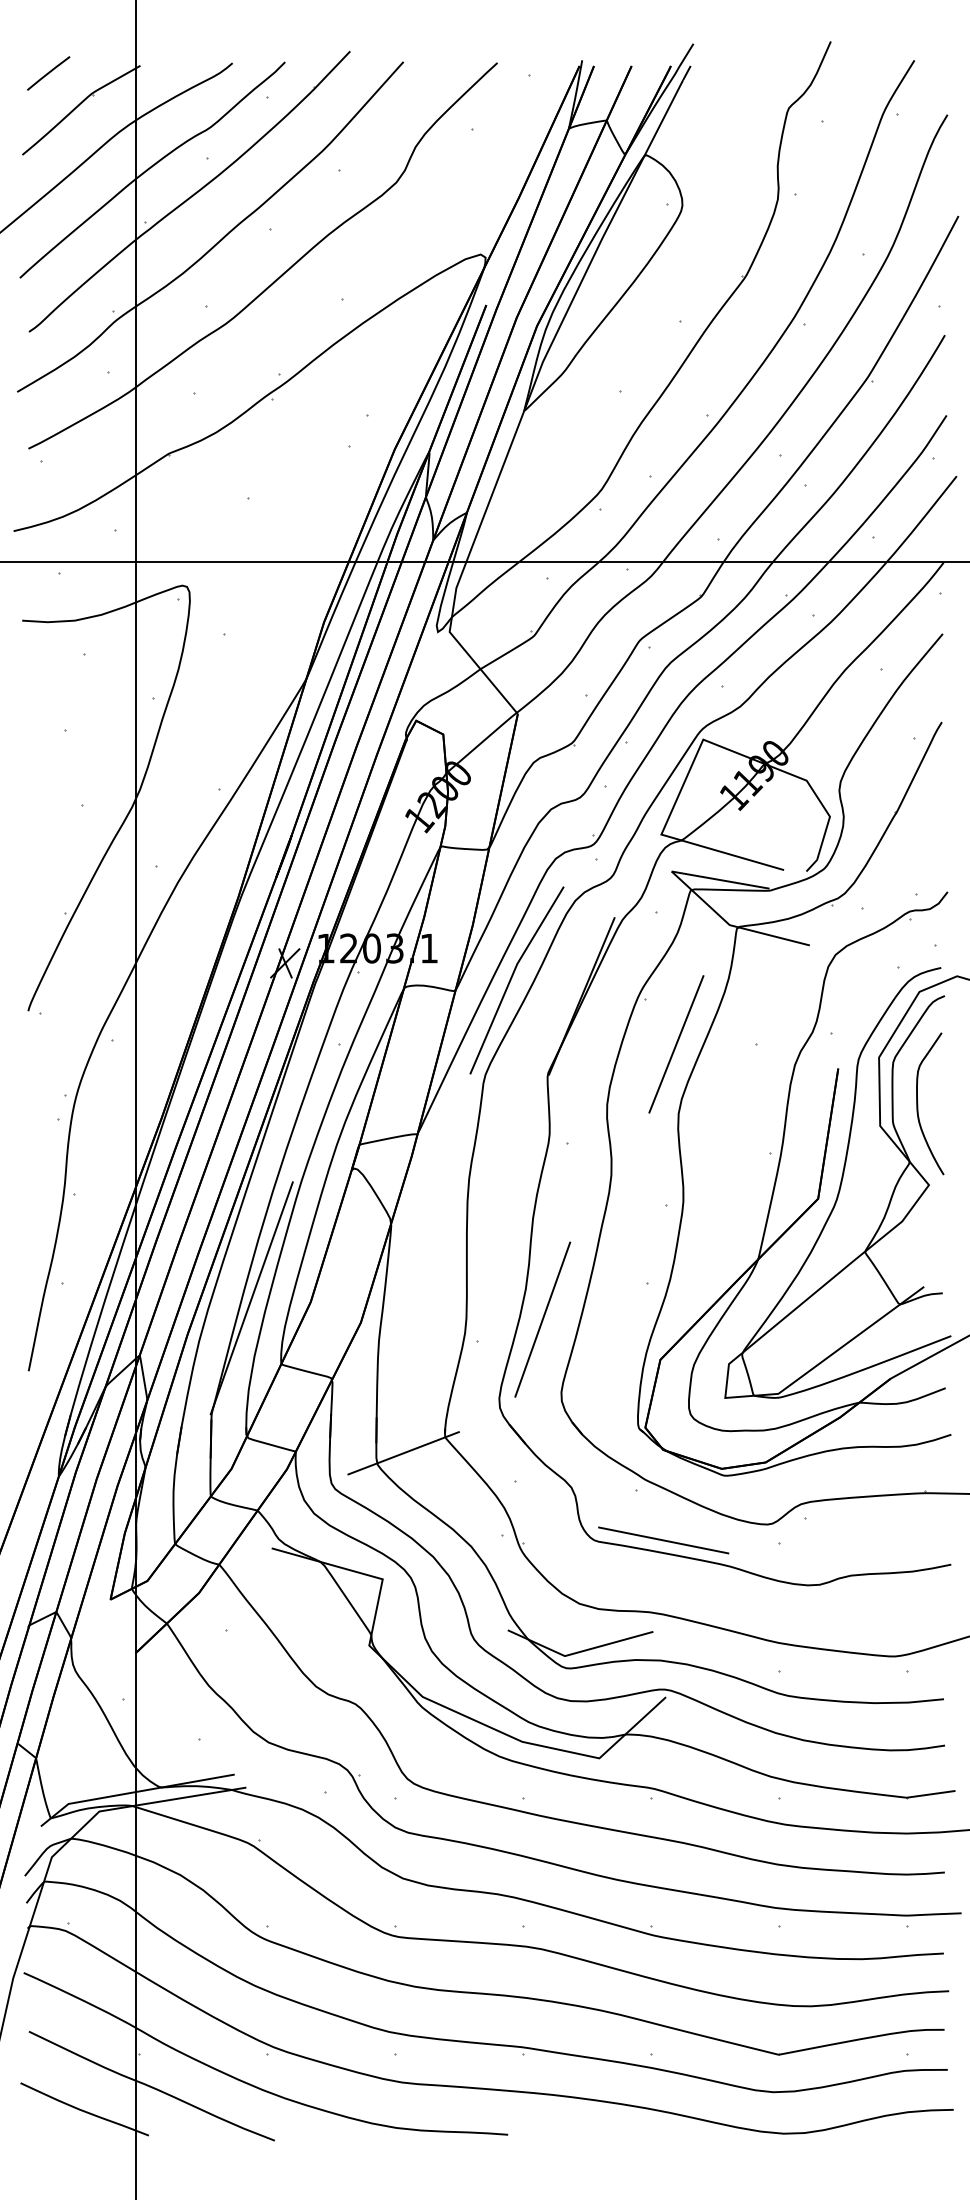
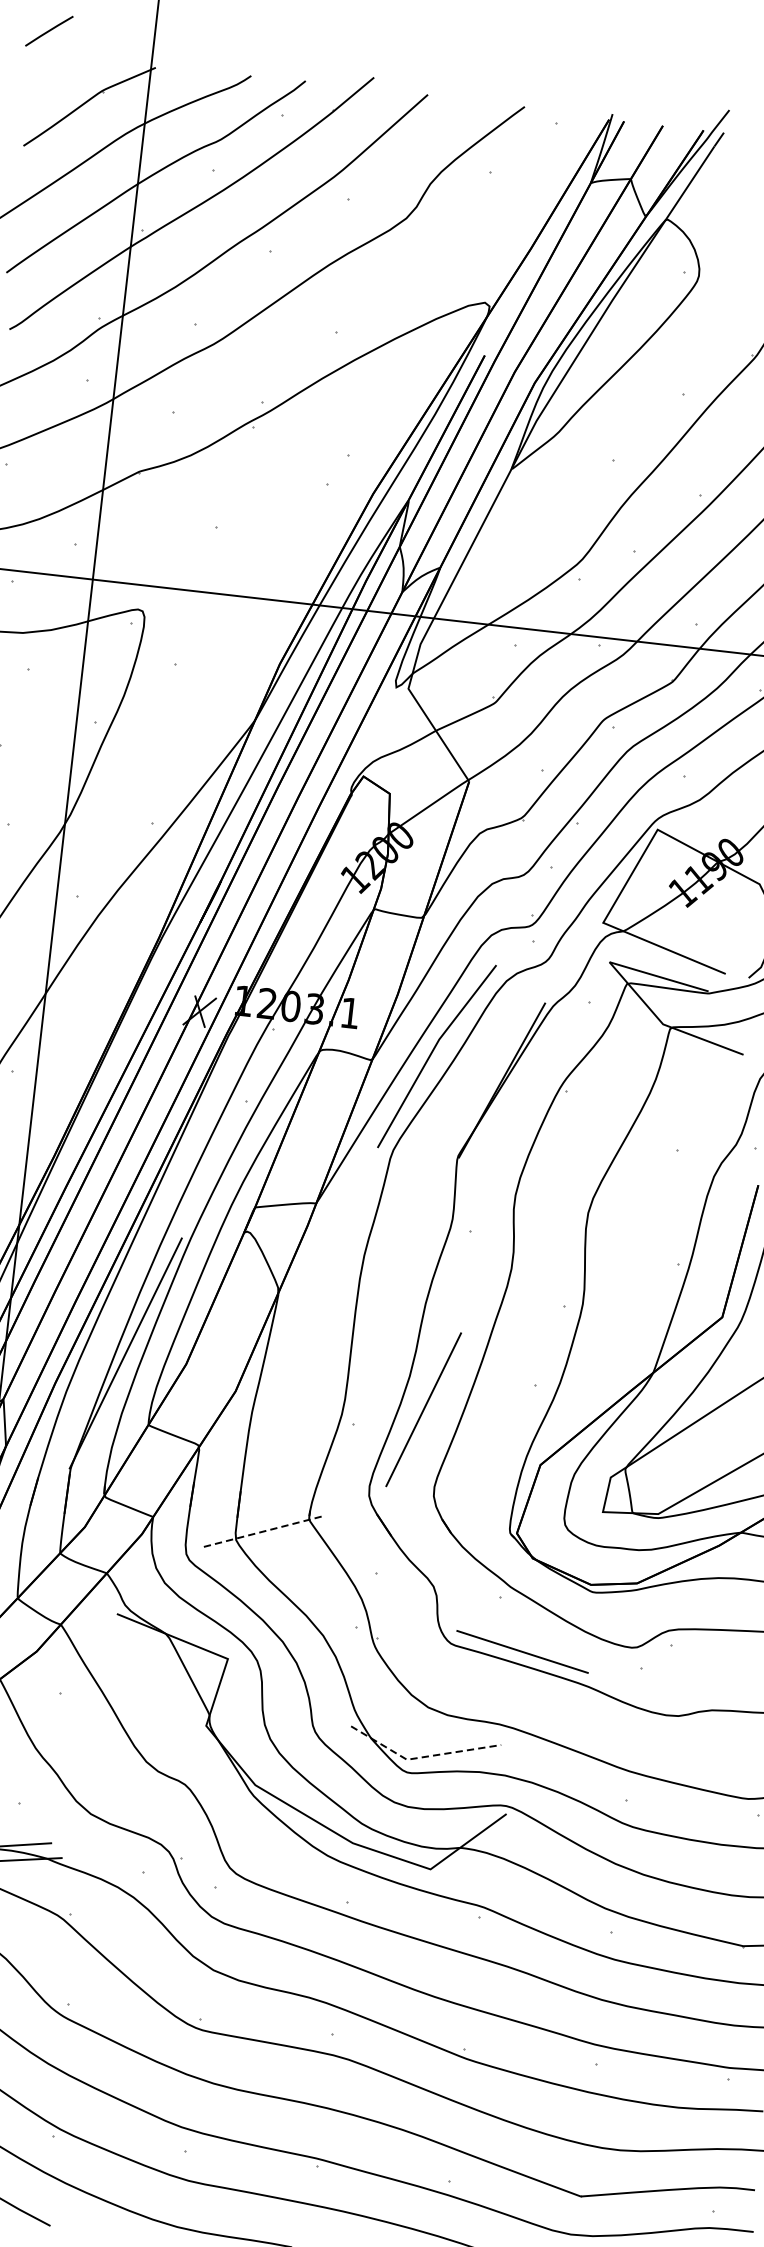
line: (48, 73) -> (49, 31), moved
line: (676, 1044) -> (594, 1141), removed
line: (404, 1453) -> (265, 1531), solid -> dashed
line: (578, 1652) -> (421, 1757), solid -> dashed

